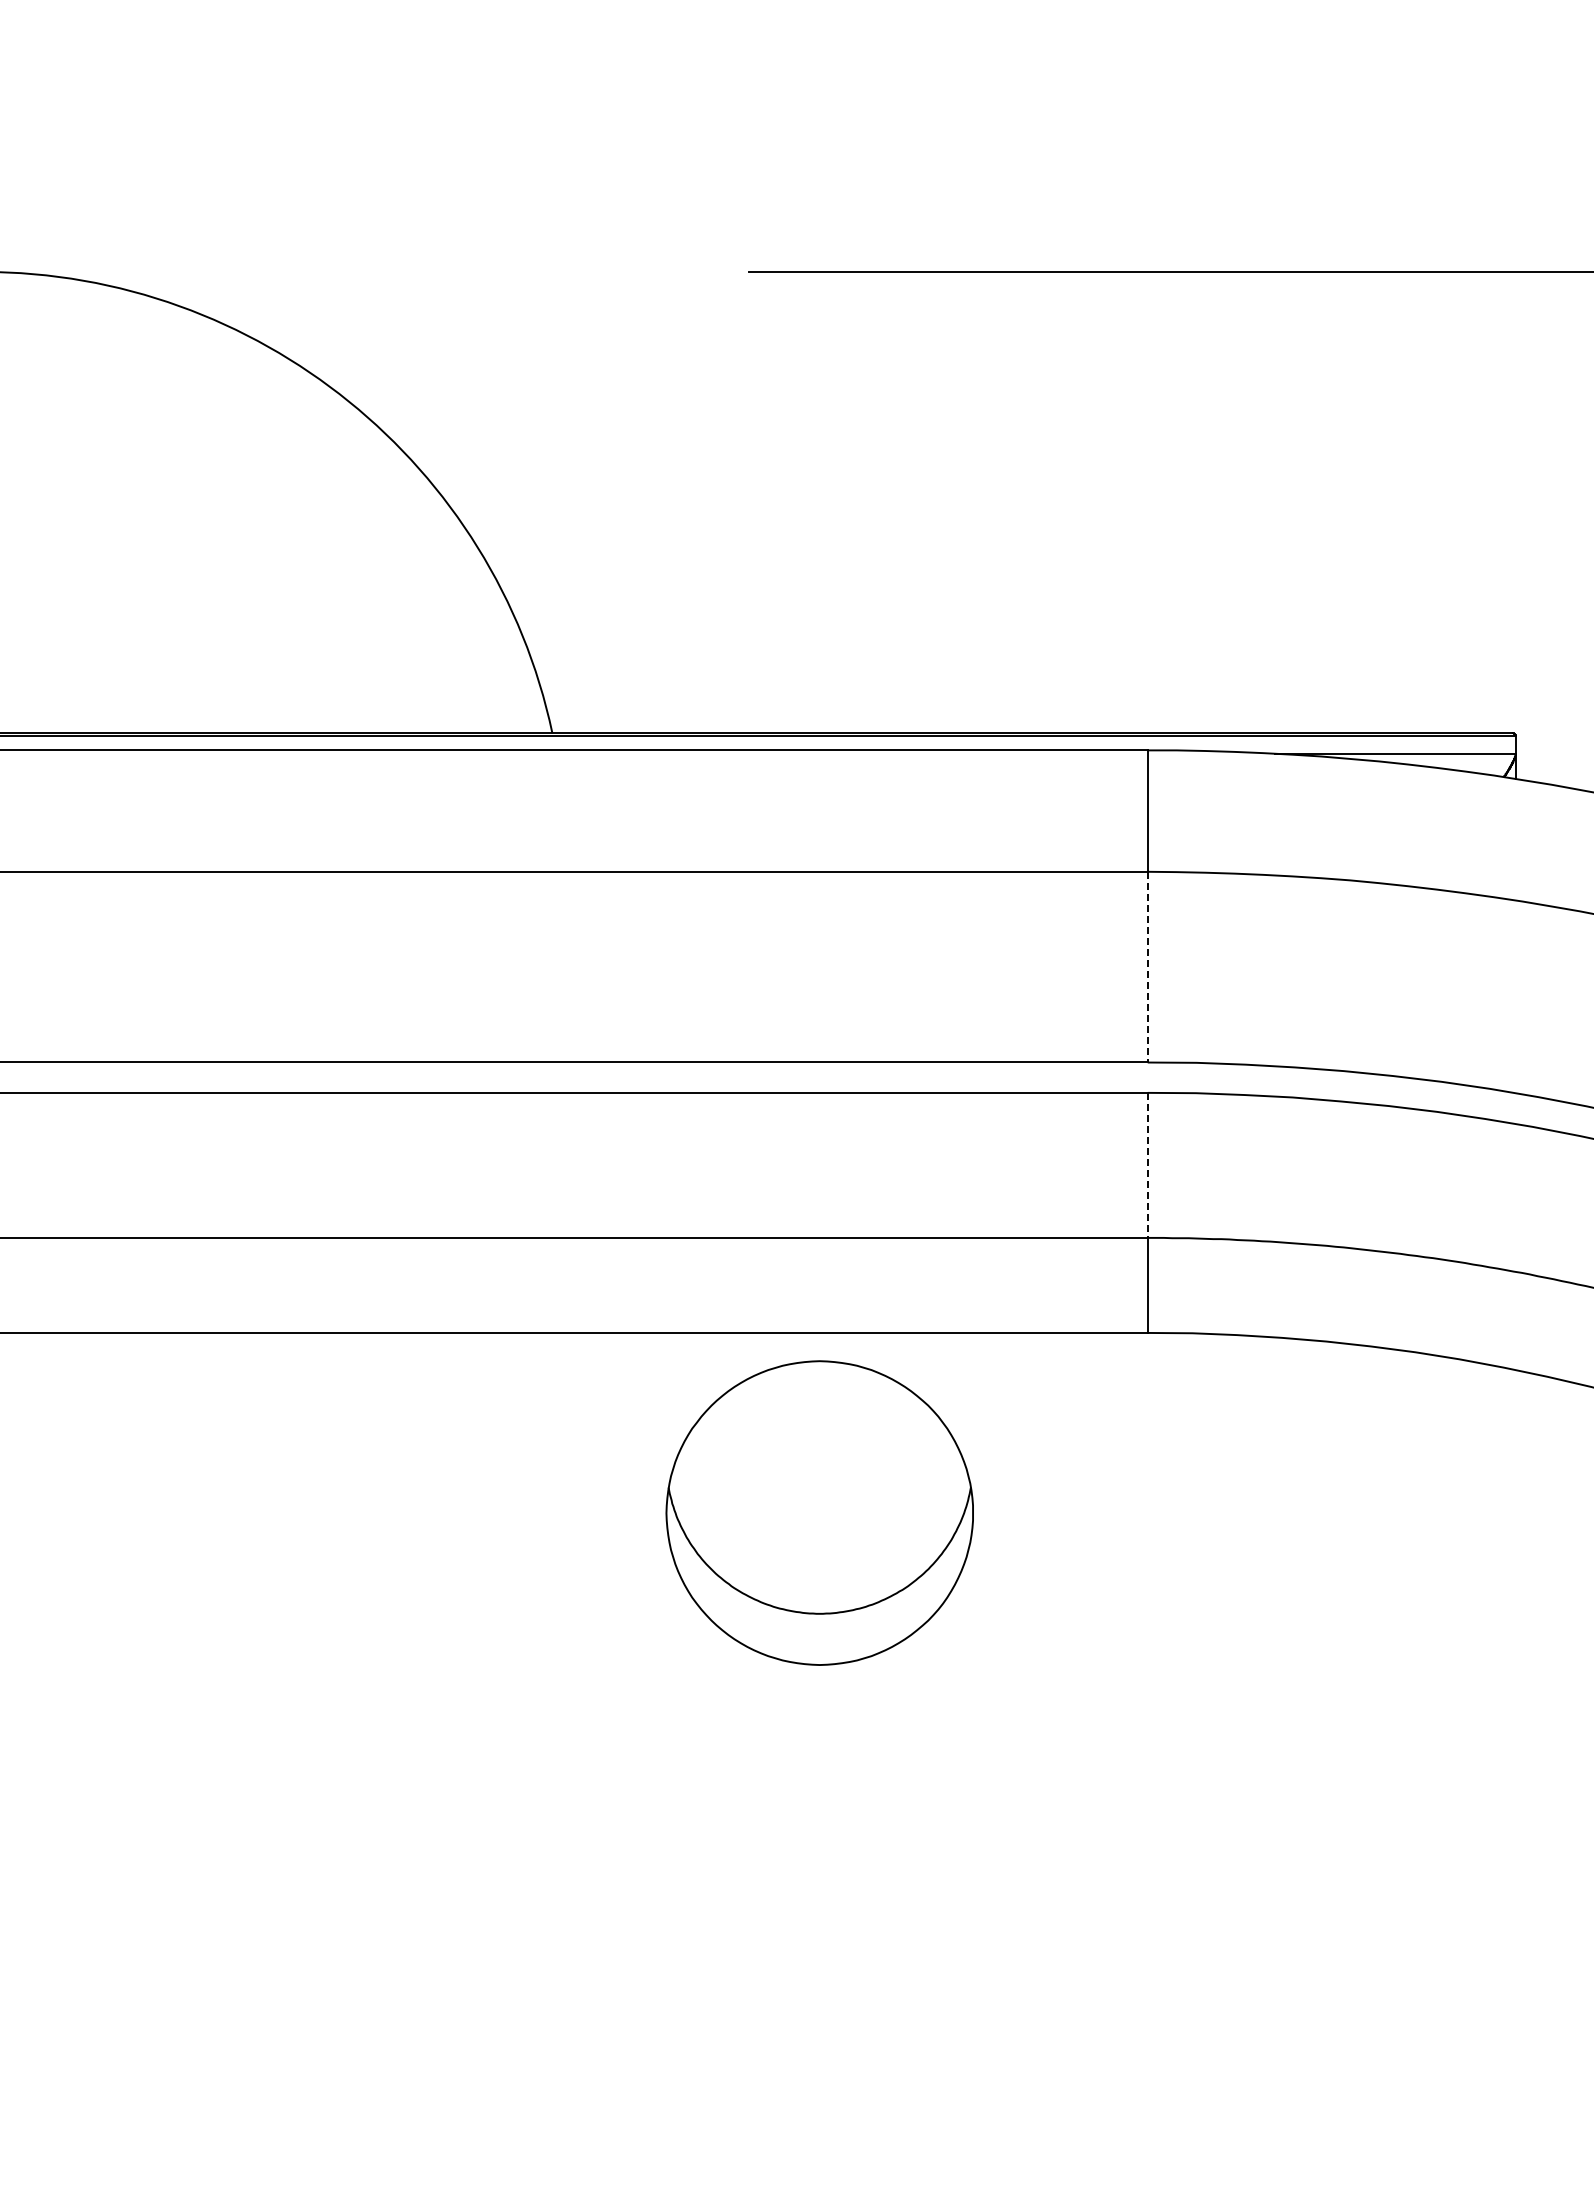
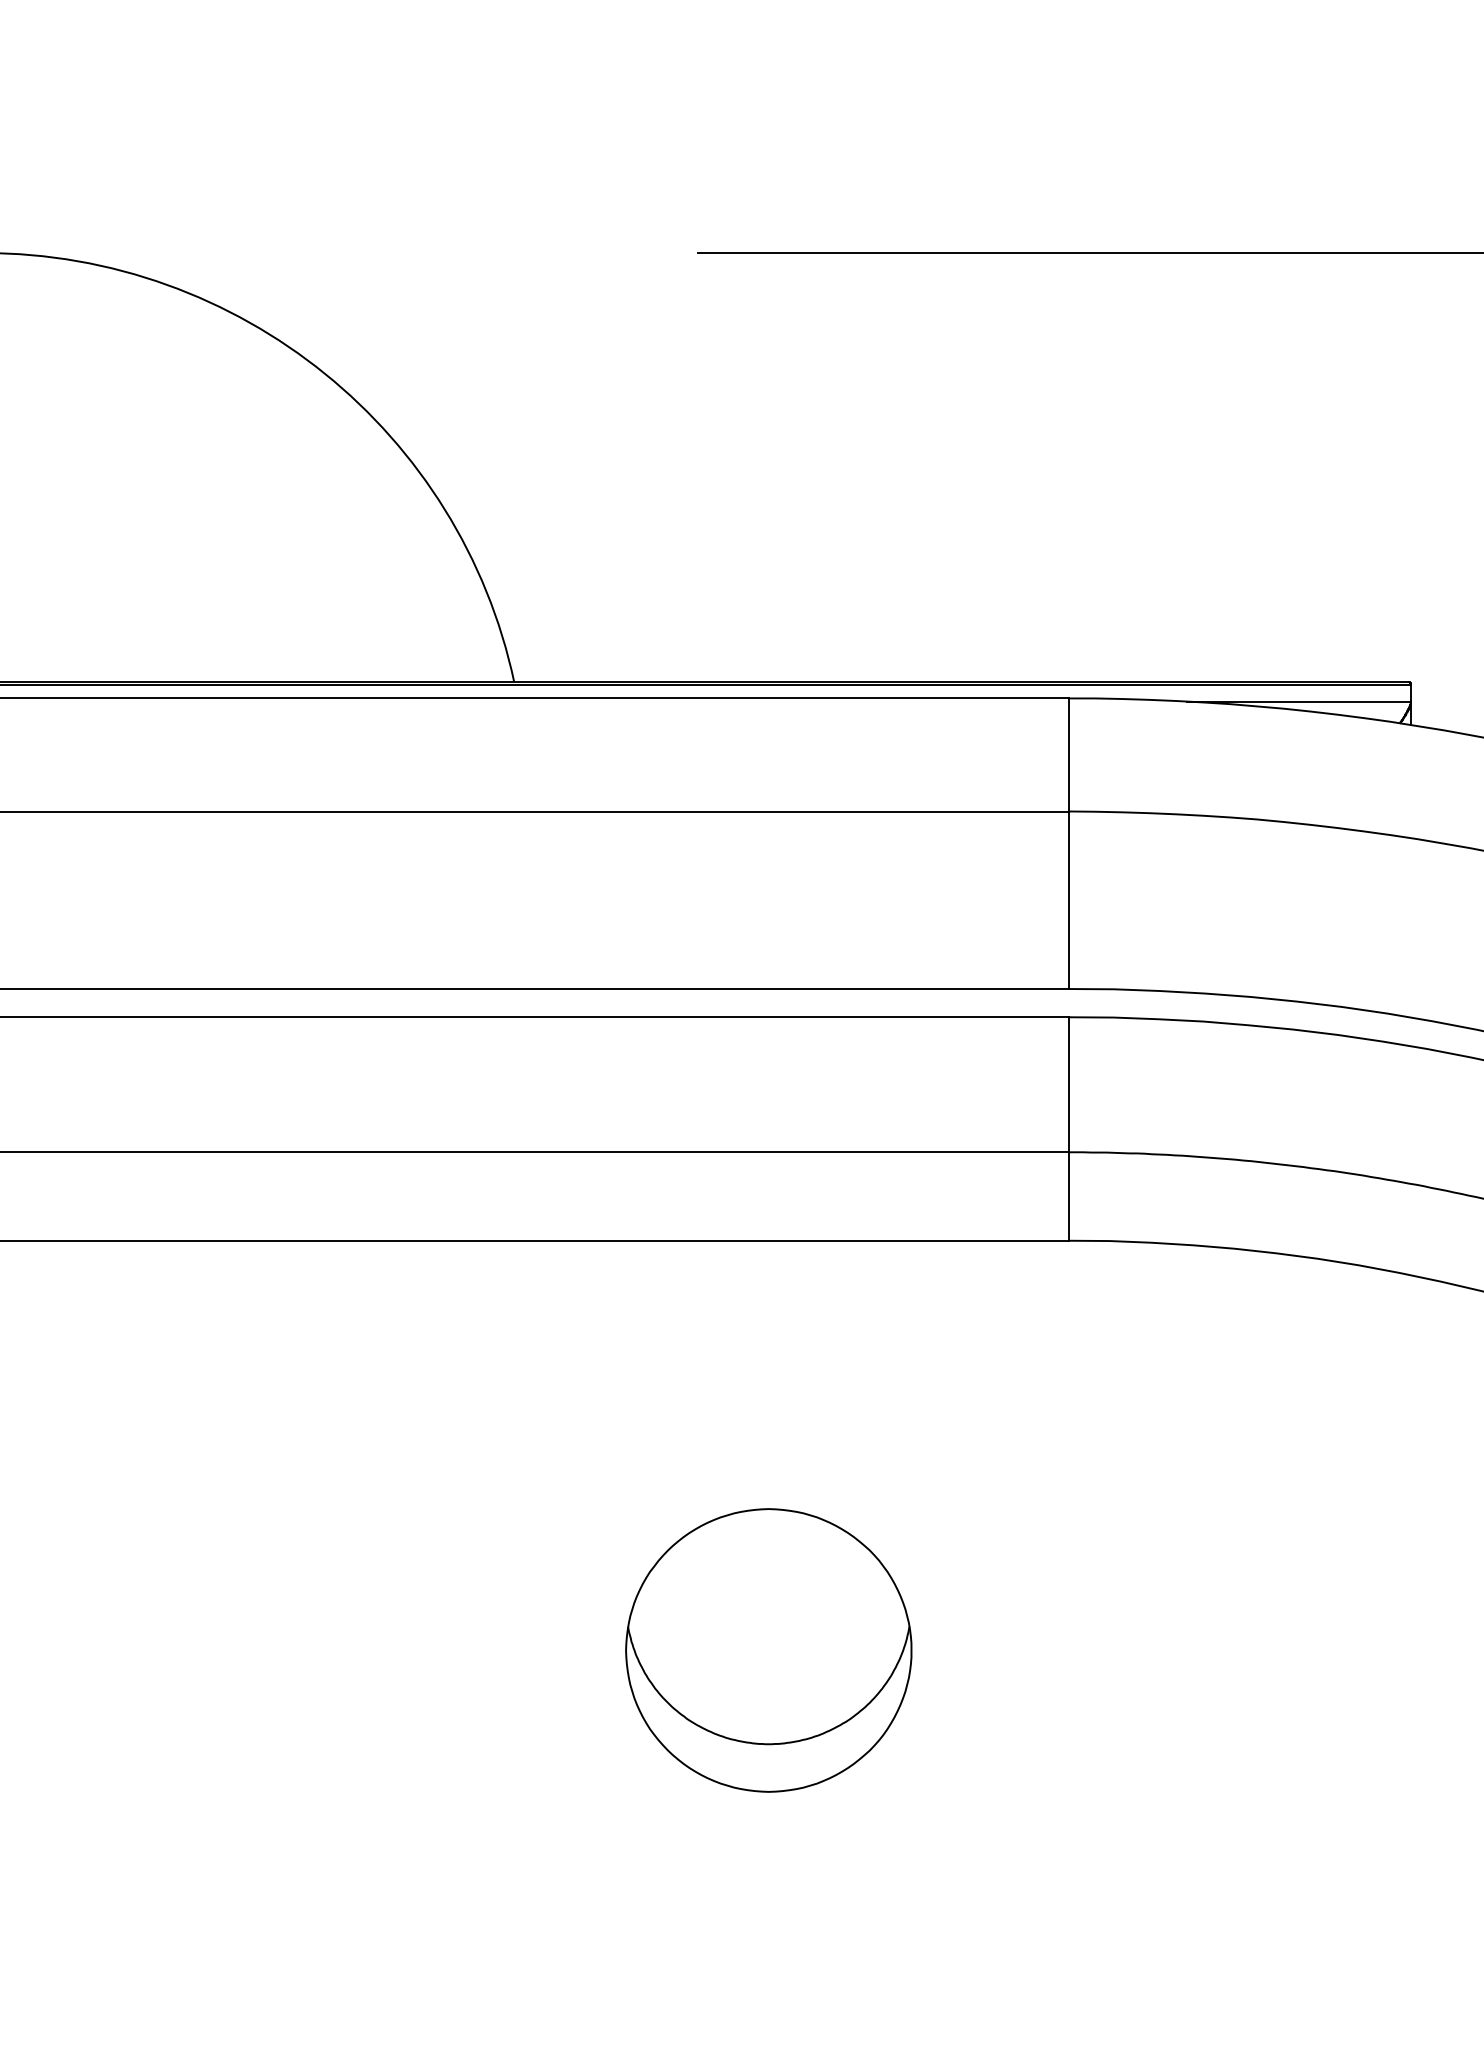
line: (1147, 967) -> (1068, 900), dashed -> solid
line: (1147, 1165) -> (1068, 1084), dashed -> solid
part: (819, 1512) -> (768, 1649), moved

